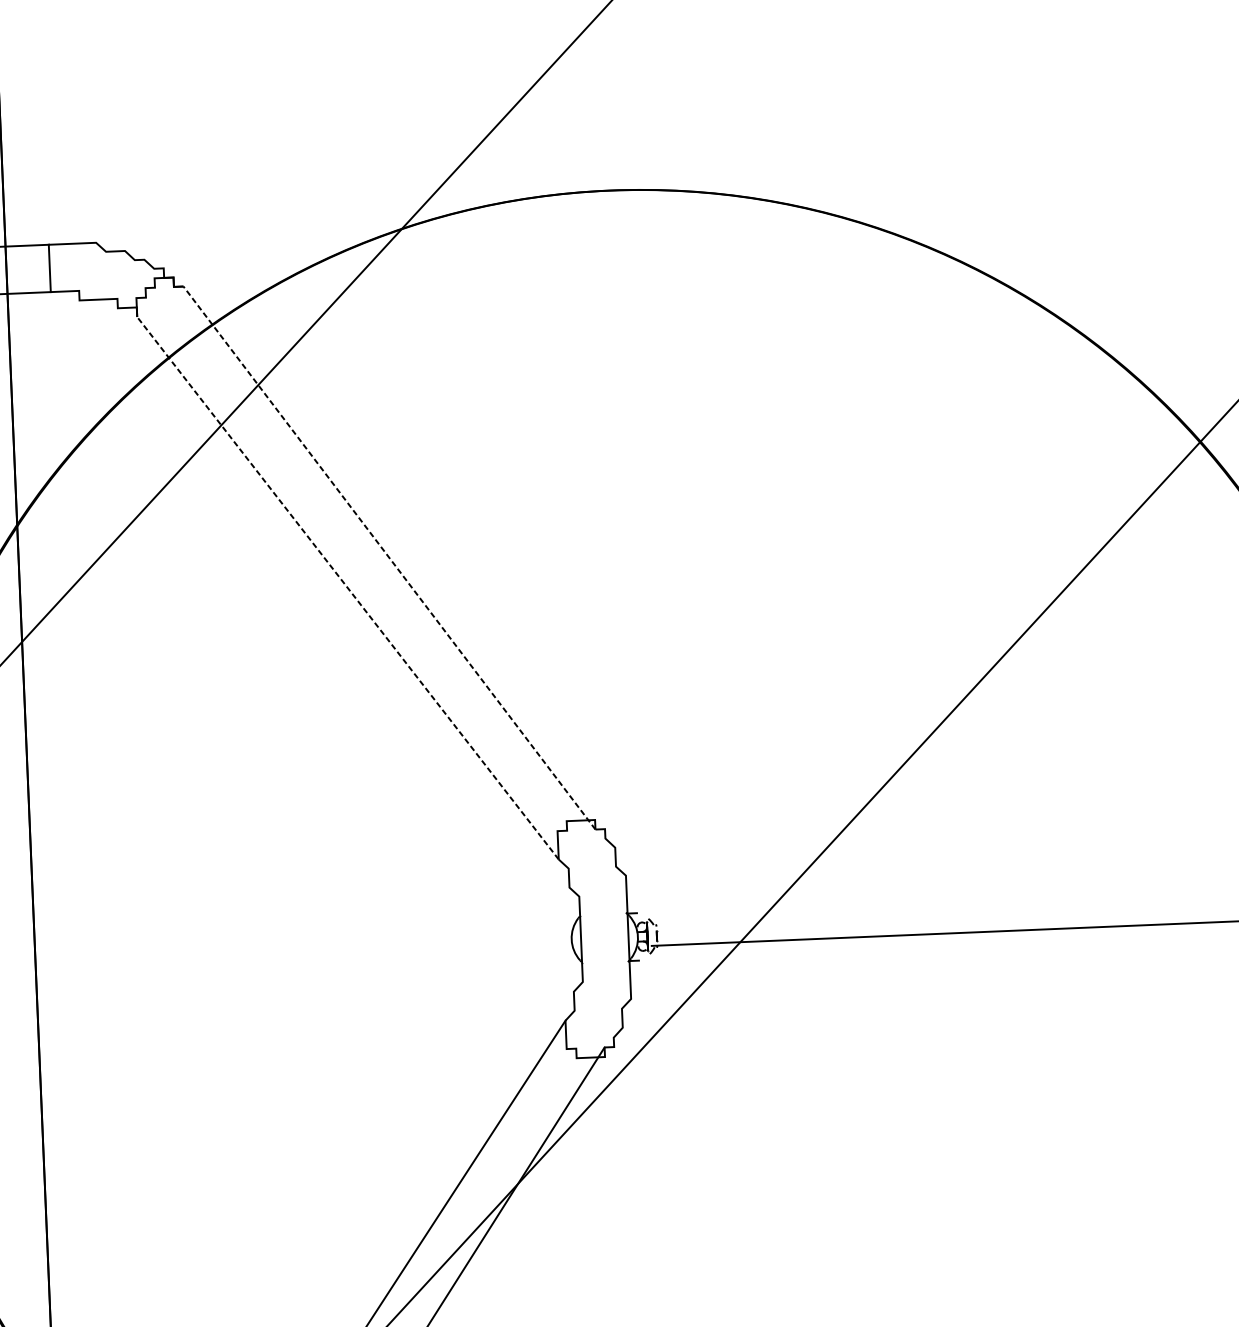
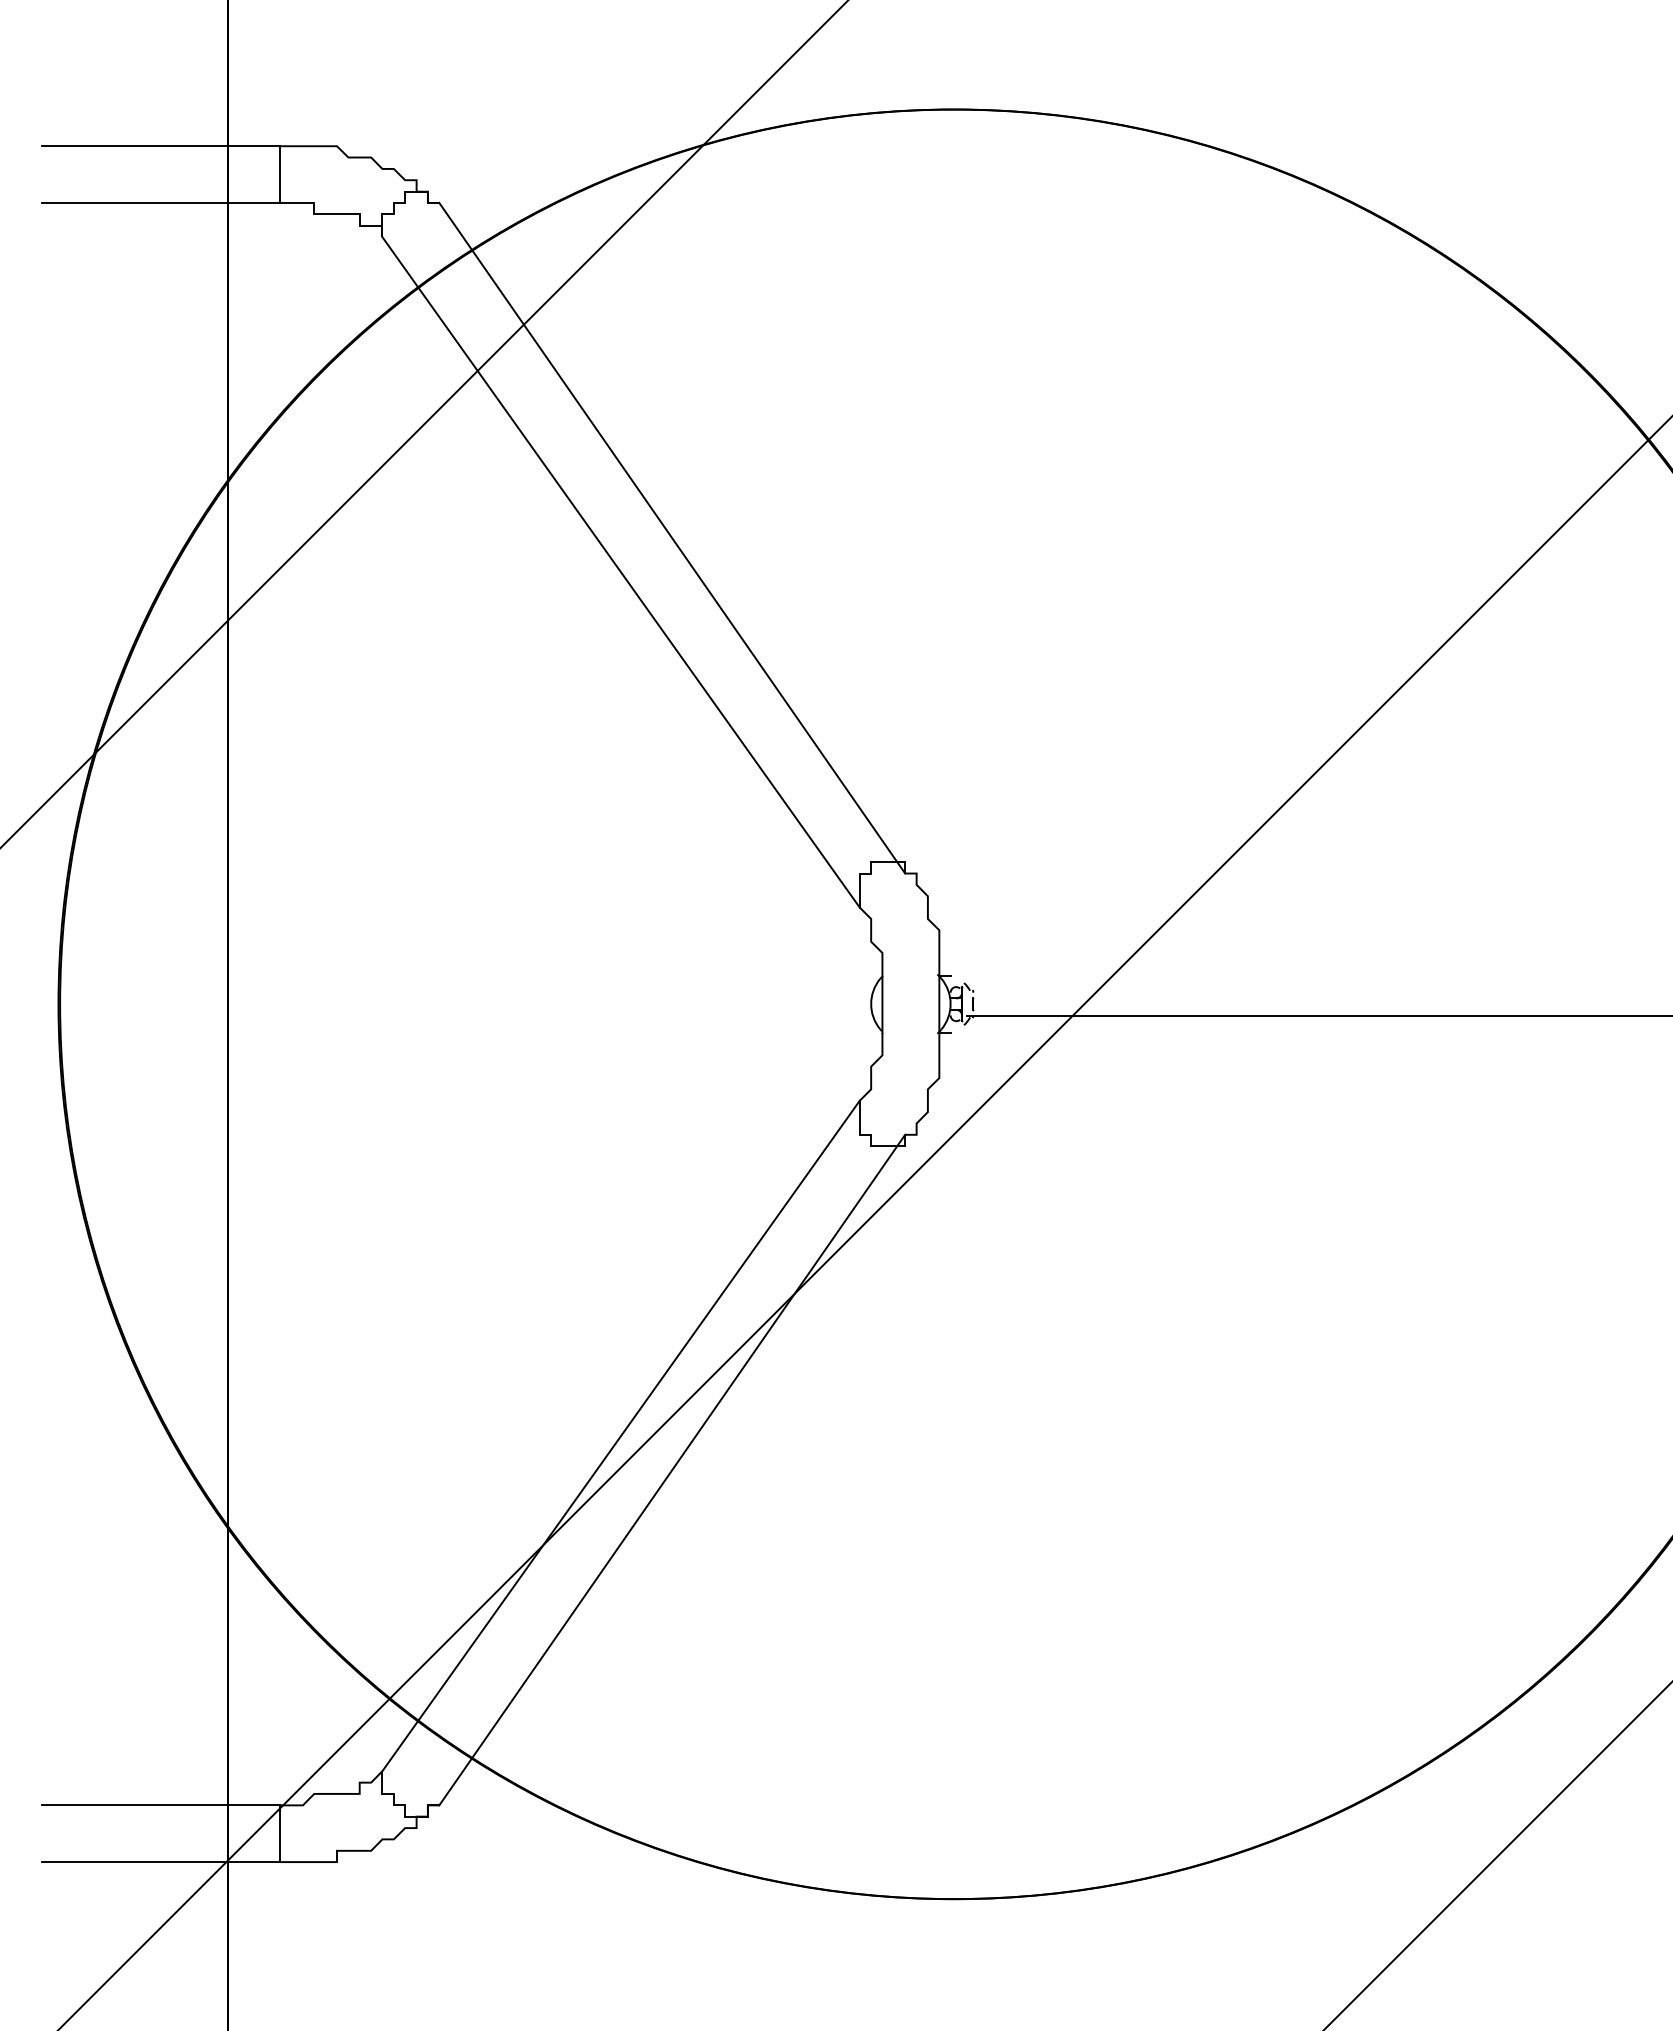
line: (388, 557) -> (671, 537), dashed -> solid
line: (347, 587) -> (620, 571), dashed -> solid

